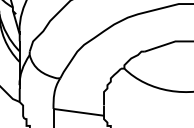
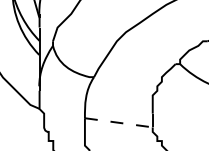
line: (79, 112) -> (119, 123), solid -> dashed

